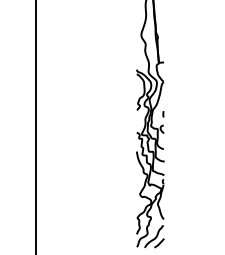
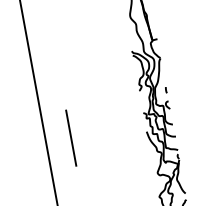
line: (60, 143) -> (70, 137), added

